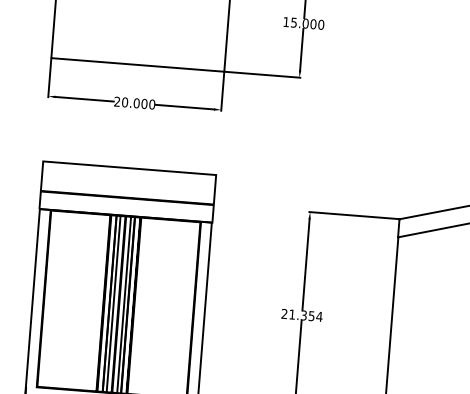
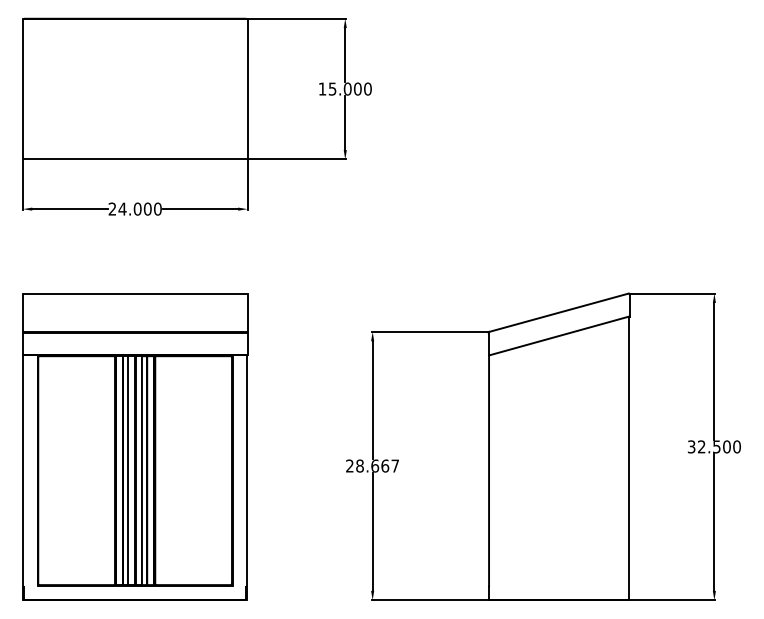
text: (125, 101) -> (122, 208), 20.000 -> 24.000
text: (305, 315) -> (377, 465), 21.354 -> 28.667

